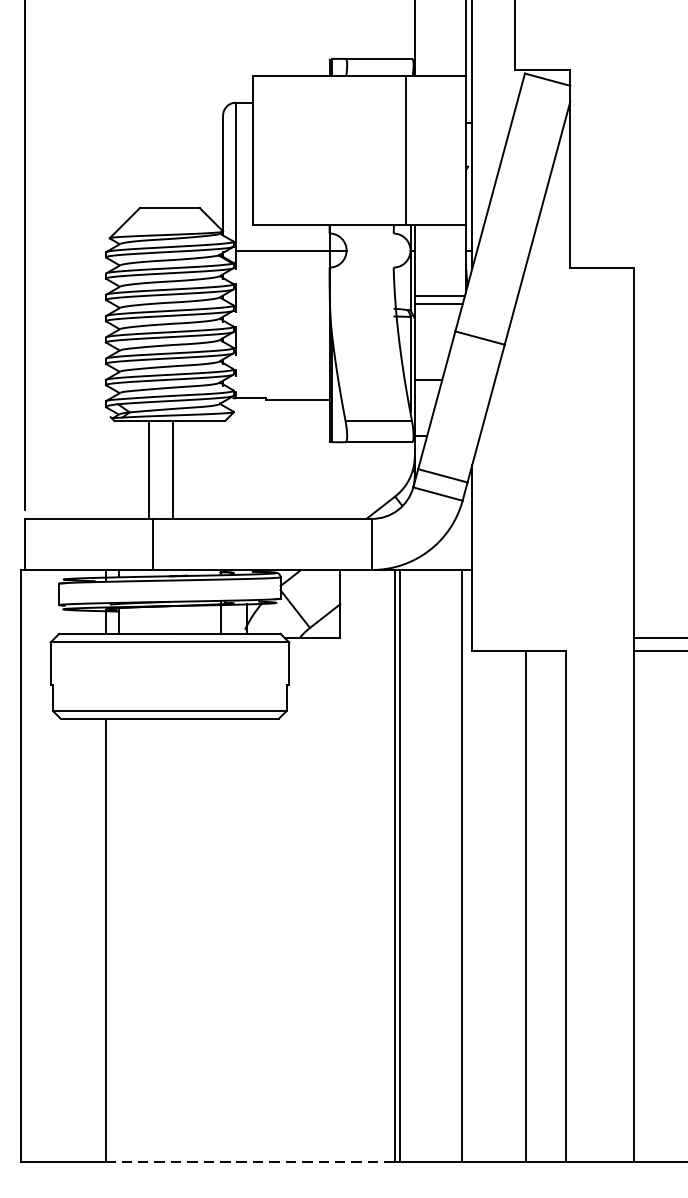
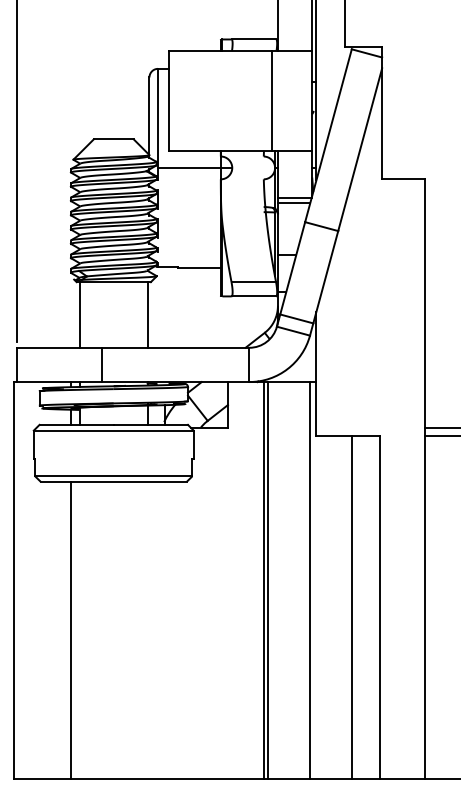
line: (148, 469) -> (79, 314), moved
line: (173, 469) -> (148, 314), moved
line: (250, 1161) -> (167, 778), dashed -> solid

